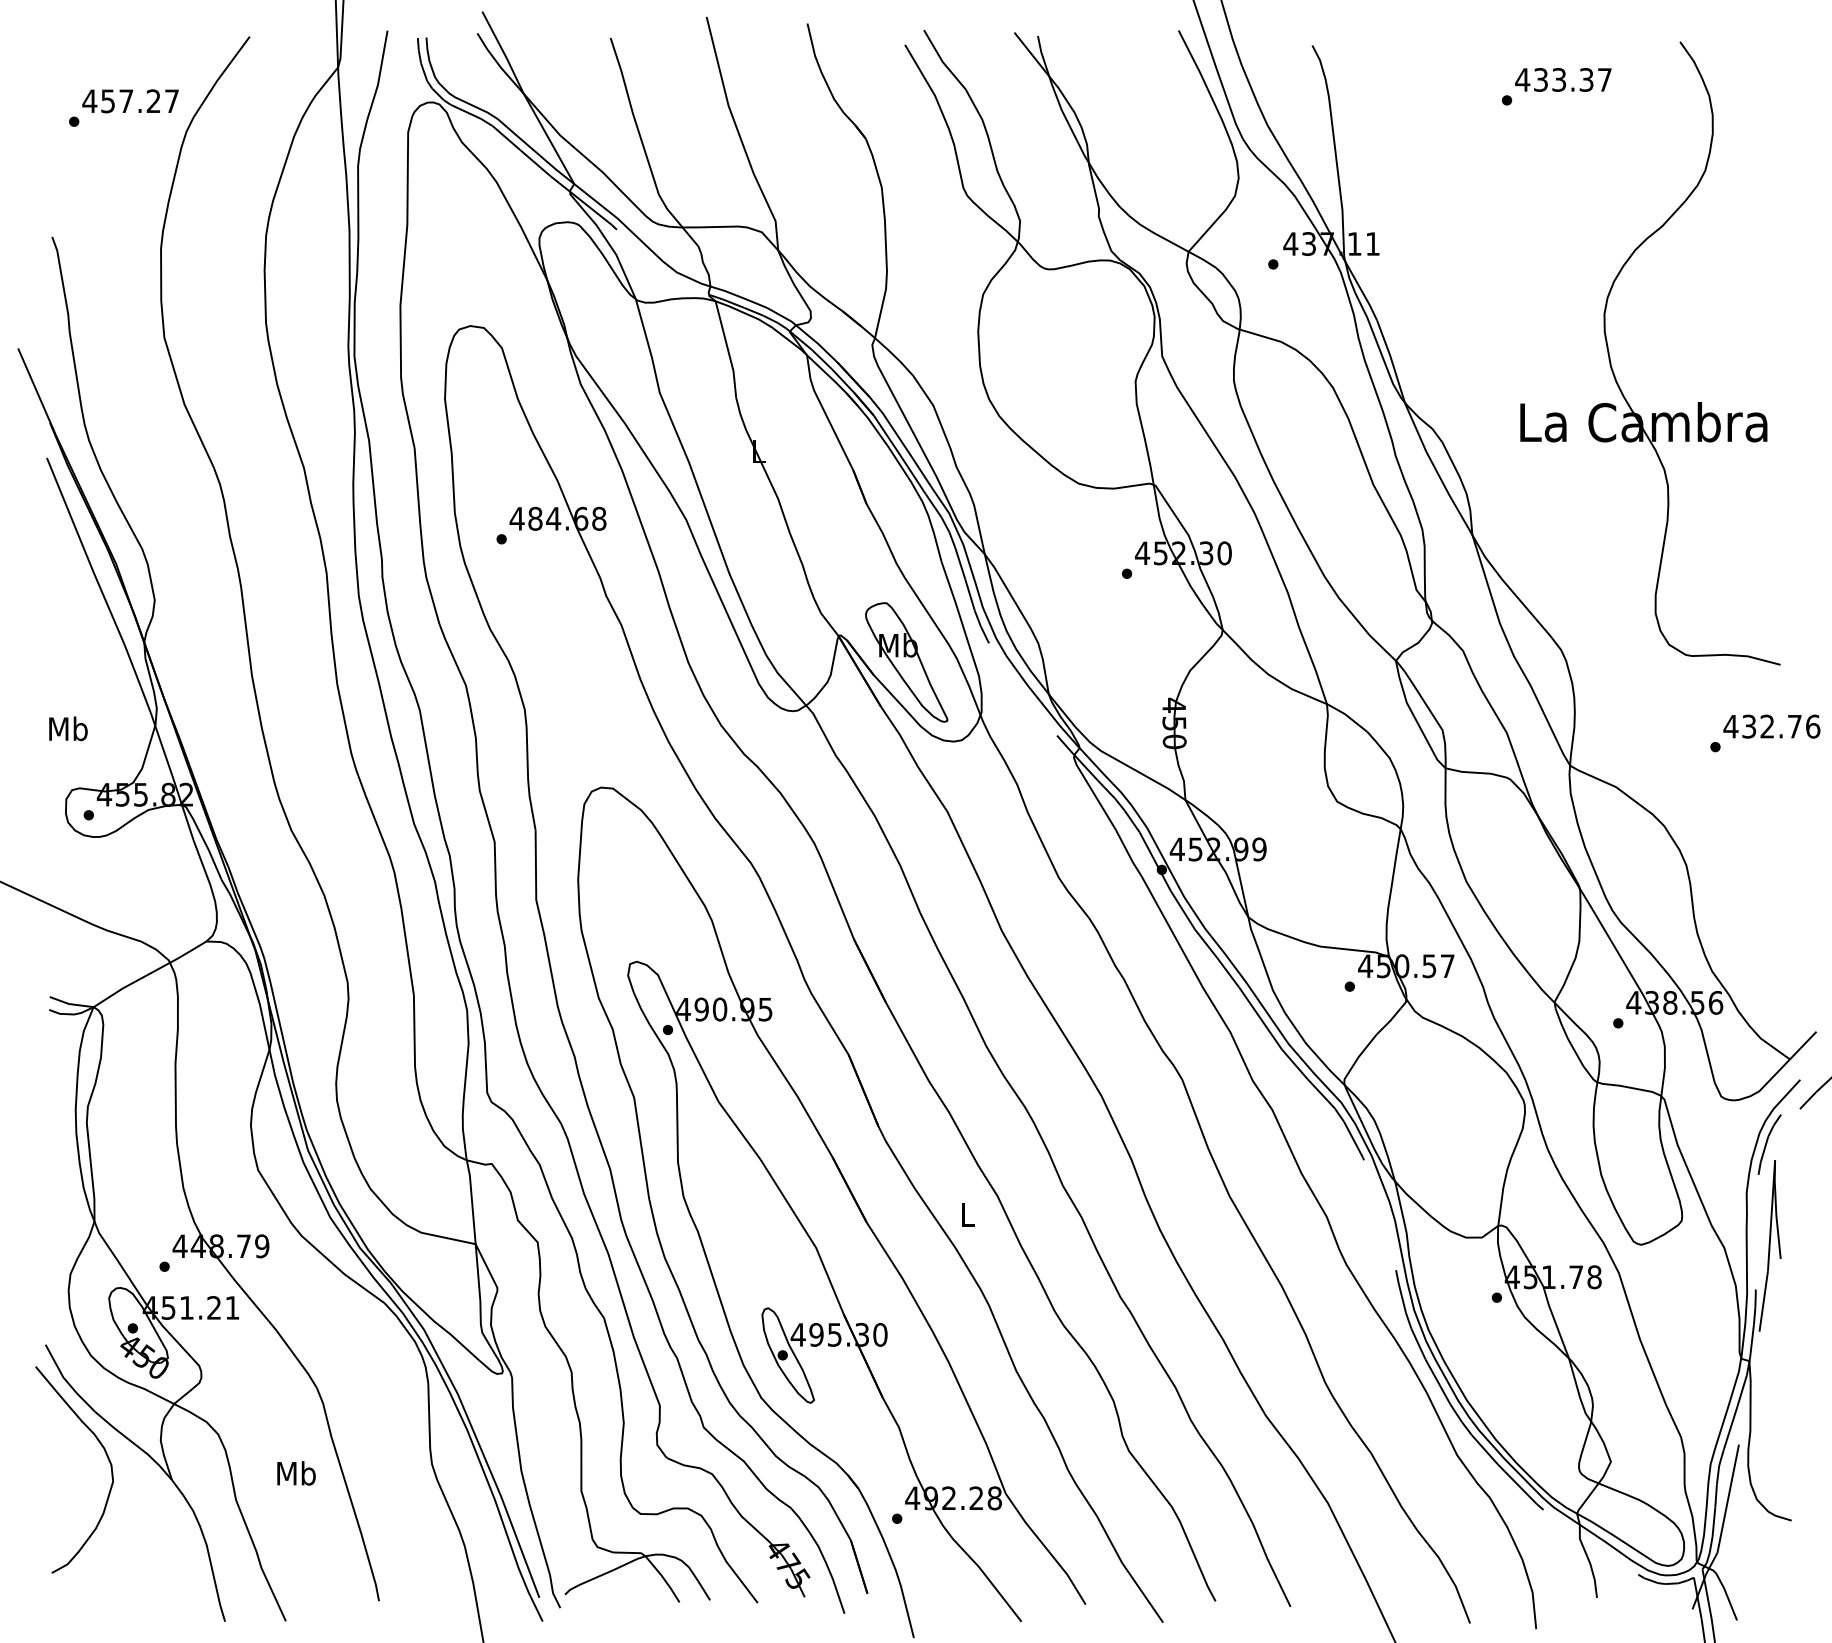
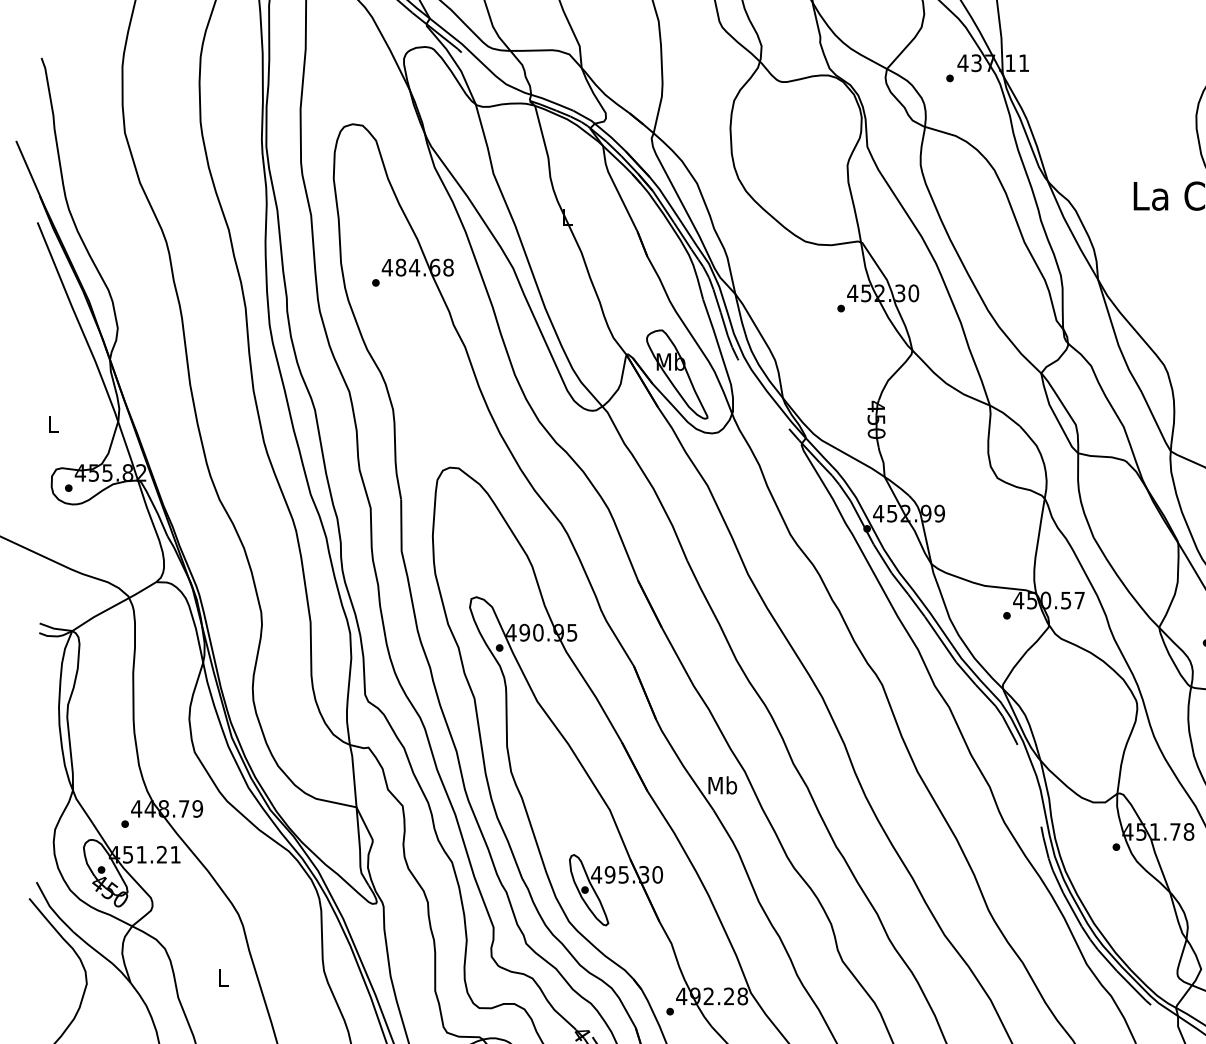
text: (68, 728) -> (53, 423), Mb -> L
text: (967, 1214) -> (722, 785), L -> Mb
text: (296, 1473) -> (223, 977), Mb -> L

